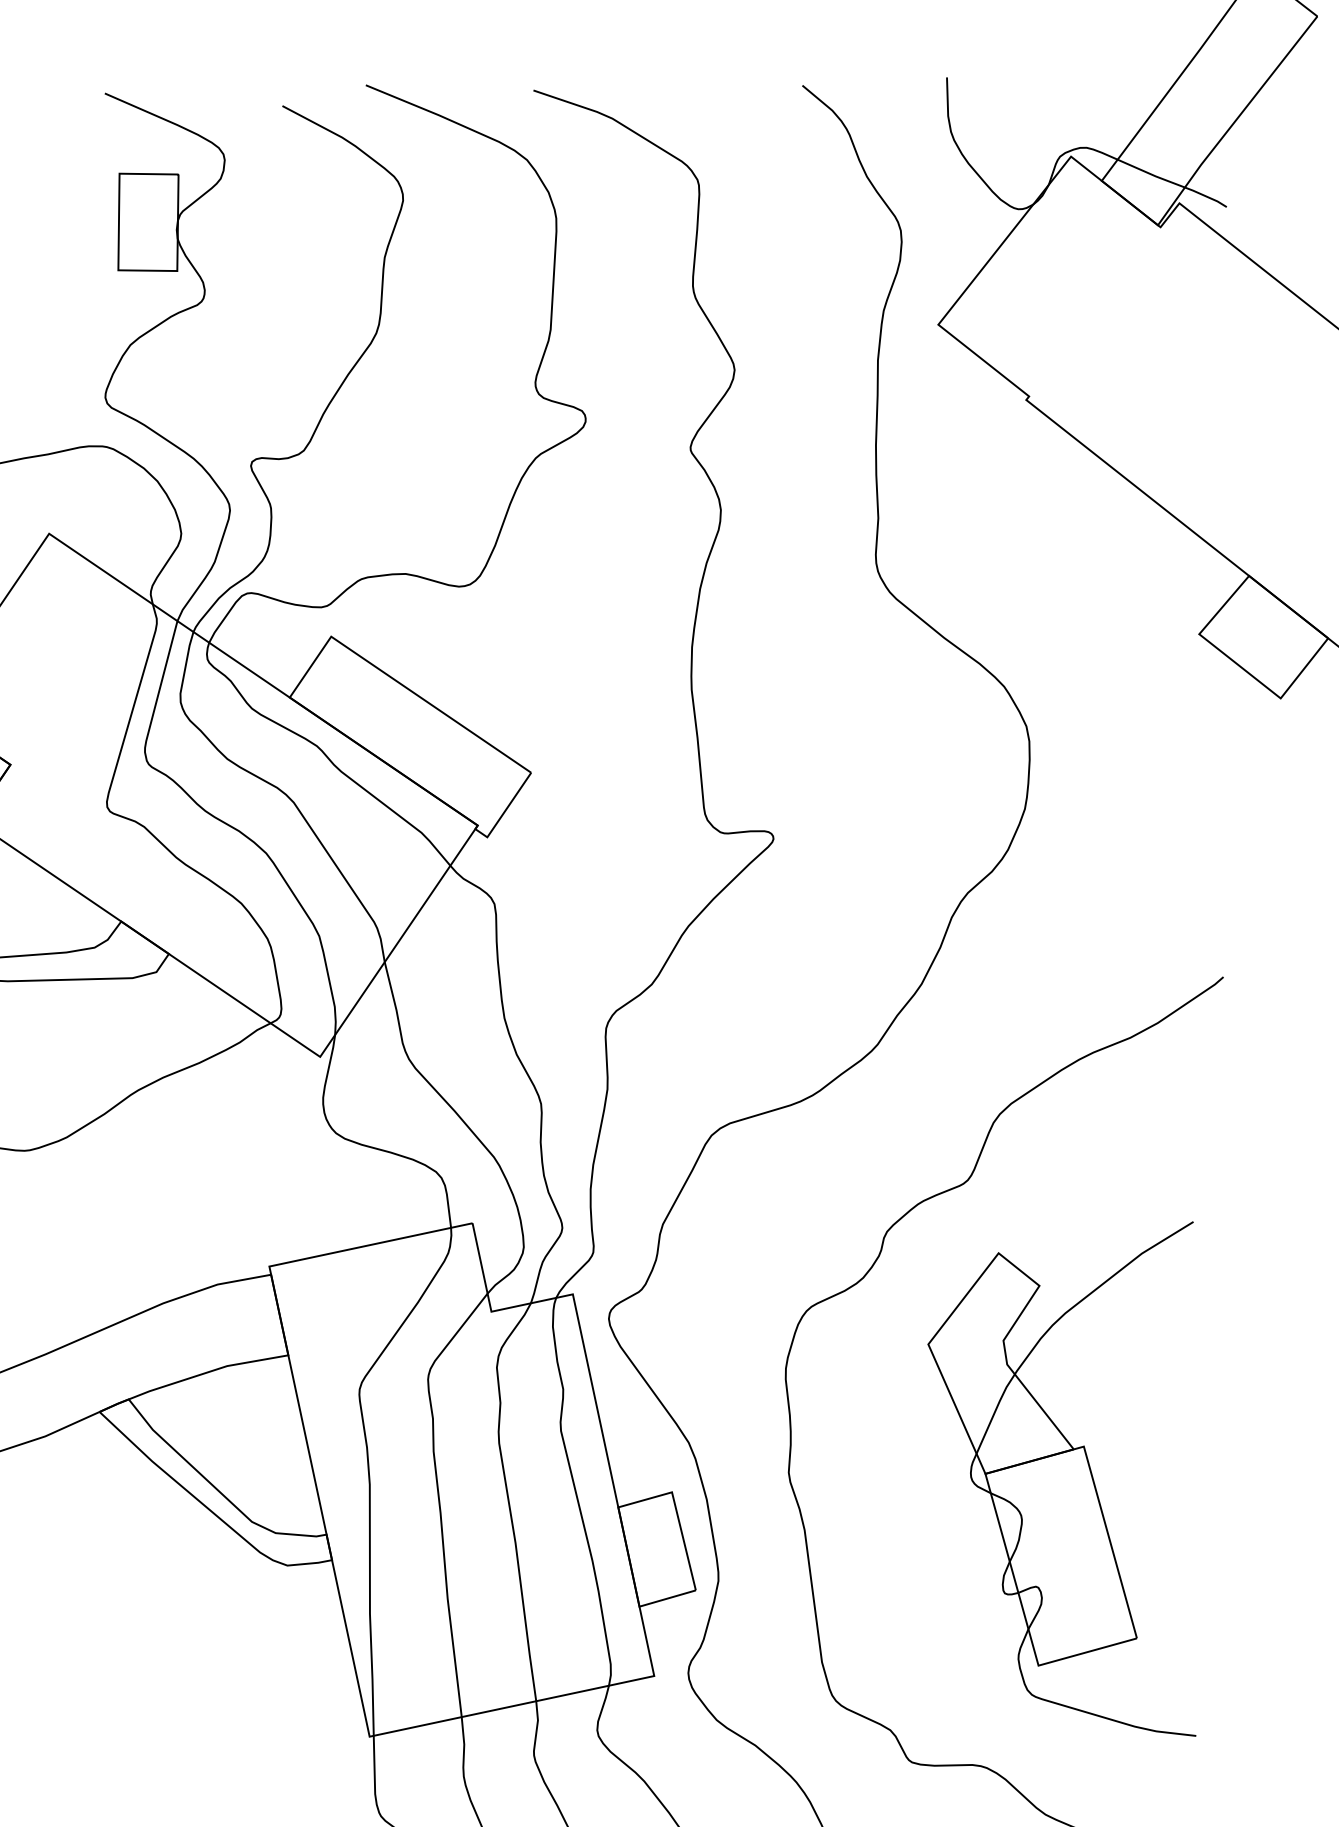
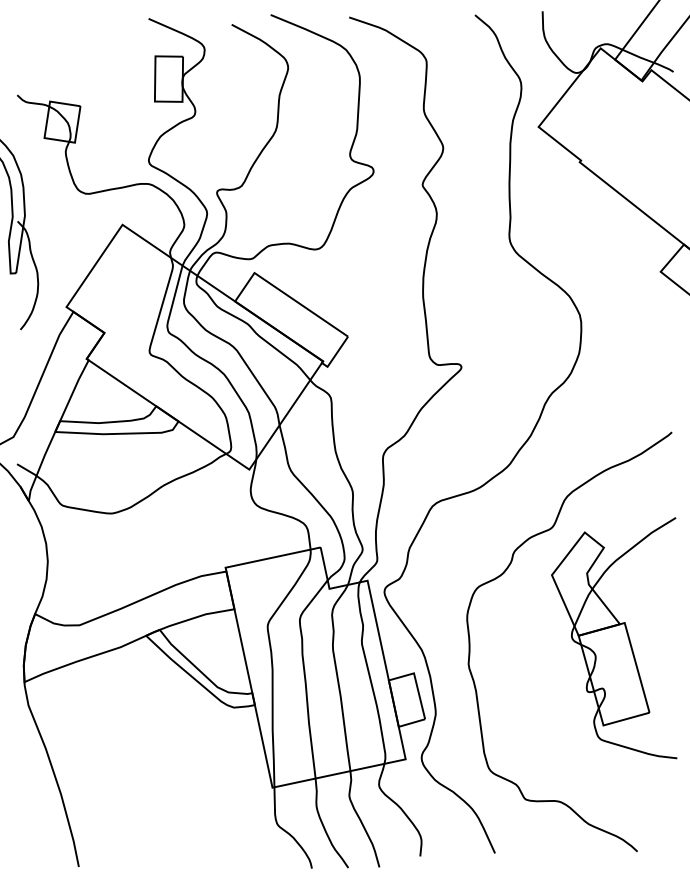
part: (1062, 1479) -> (614, 638), moved

